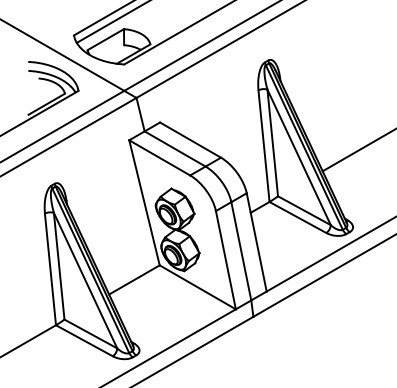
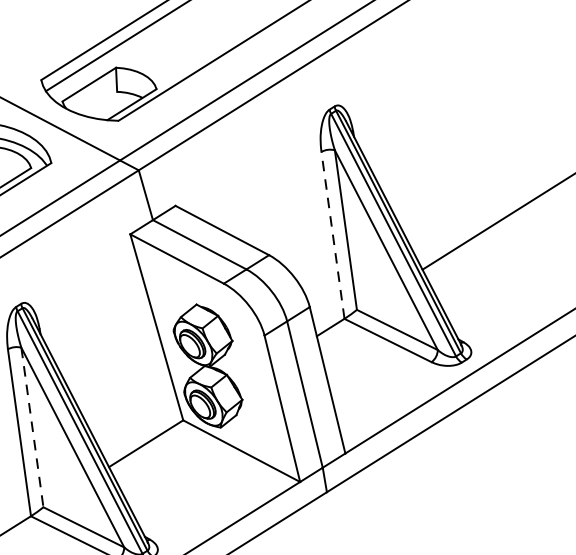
line: (263, 145) -> (332, 234), solid -> dashed
line: (59, 266) -> (32, 427), solid -> dashed

